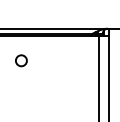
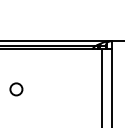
circle: (21, 60) -> (16, 89), moved

